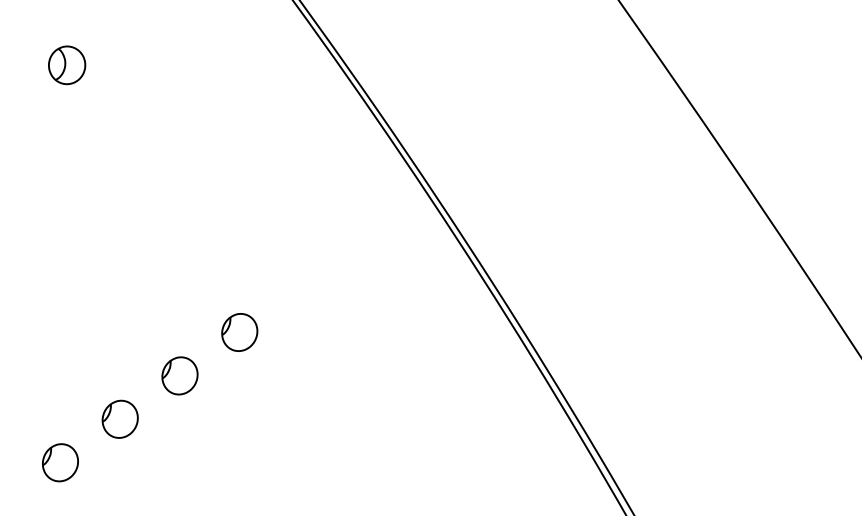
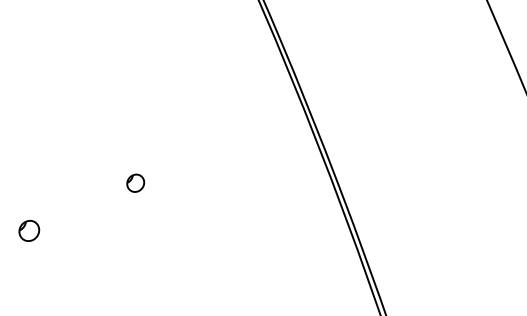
part: (239, 332) -> (135, 183), size x0.6
part: (179, 375) -> (82, 206), removed
part: (119, 418) -> (28, 230), size x0.7

